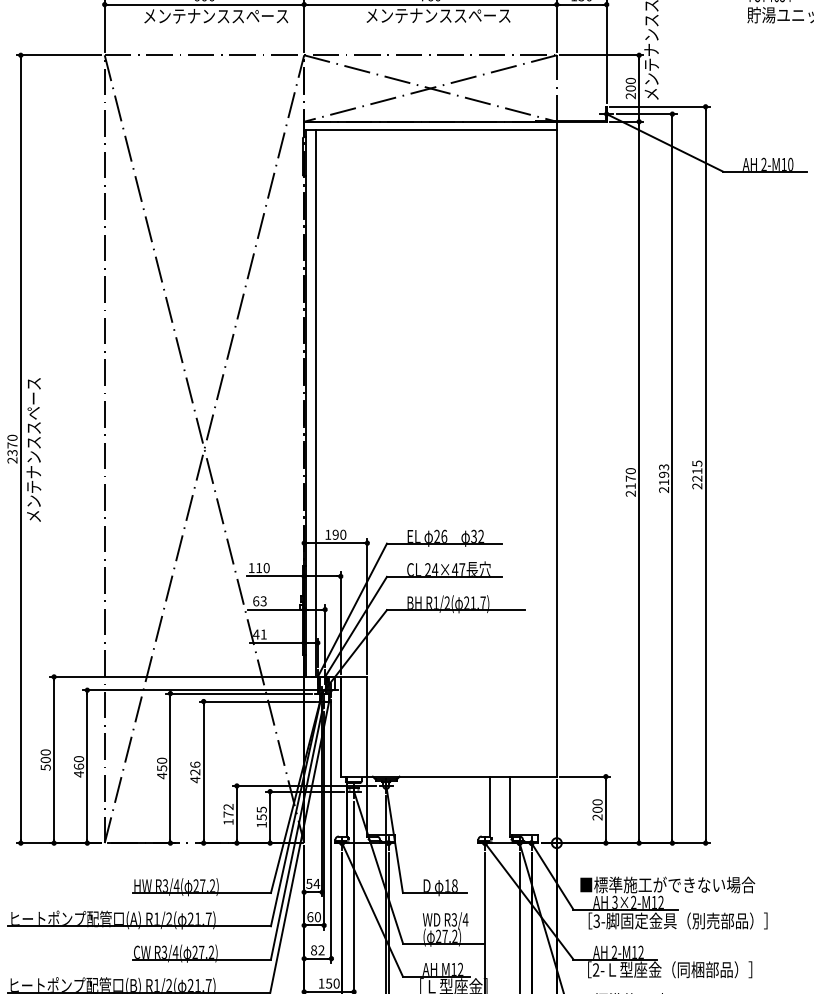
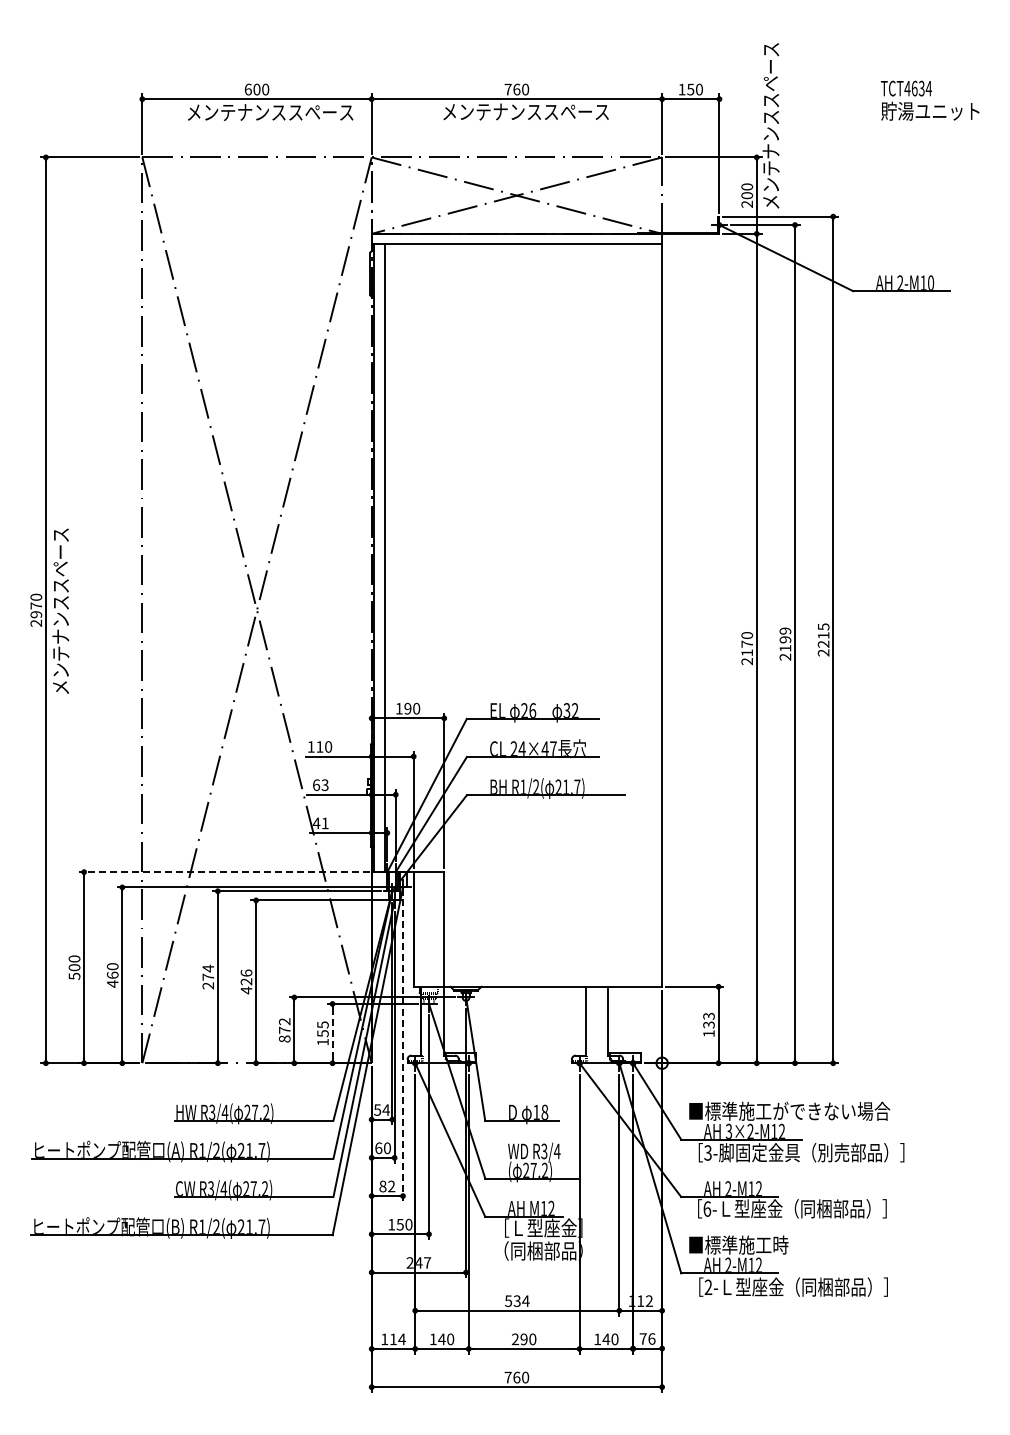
text: (11, 452) -> (35, 614), 2370 -> 2970
text: (664, 466) -> (785, 630), 2193 -> 2199
line: (176, 677) -> (224, 872), solid -> dashed
text: (162, 767) -> (208, 976), 450 -> 274
text: (597, 809) -> (708, 1024), 200 -> 133
line: (270, 817) -> (332, 1033), solid -> dashed
text: (228, 821) -> (284, 1038), 172 -> 872
line: (331, 831) -> (403, 1049), solid -> dashed
text: (596, 969) -> (707, 1208), 2- -> 6-

